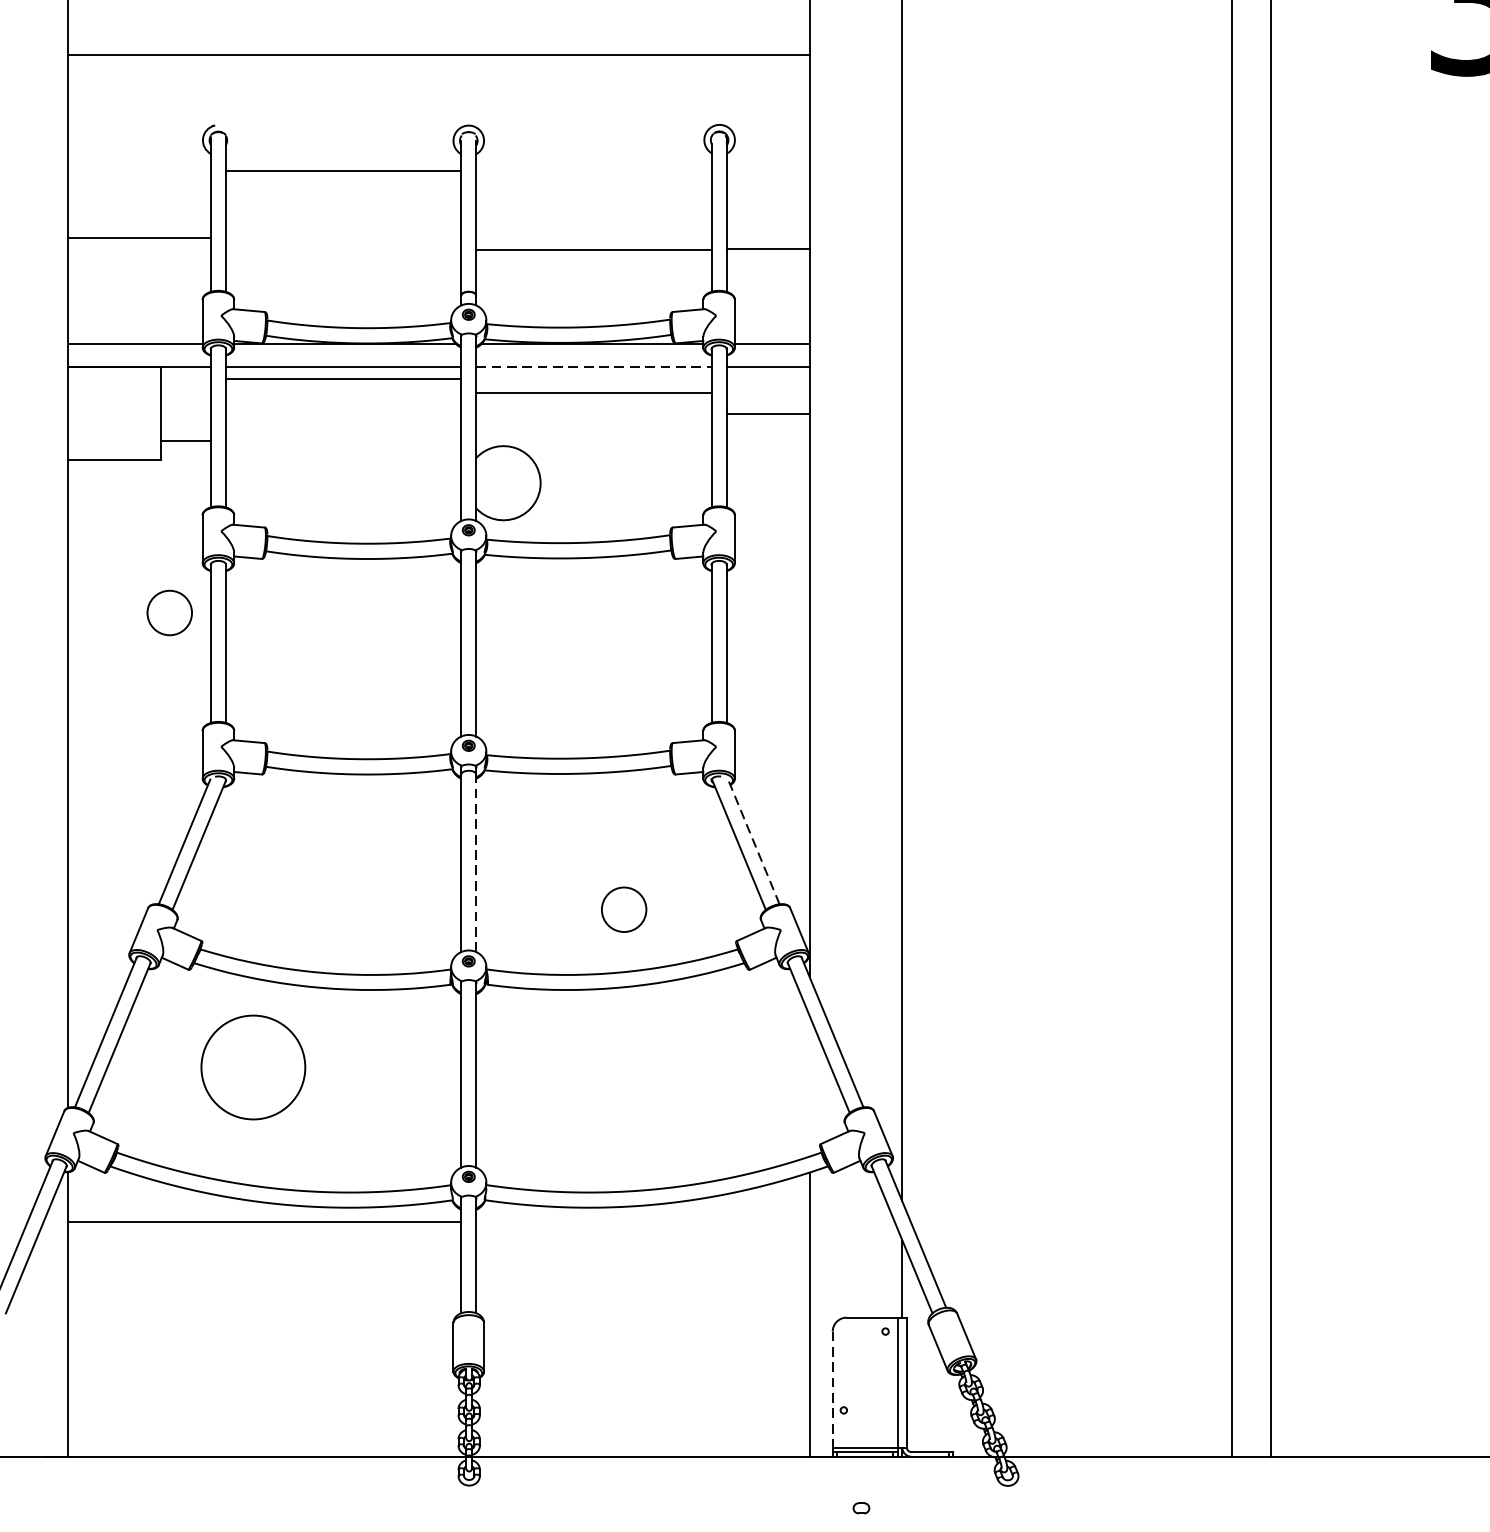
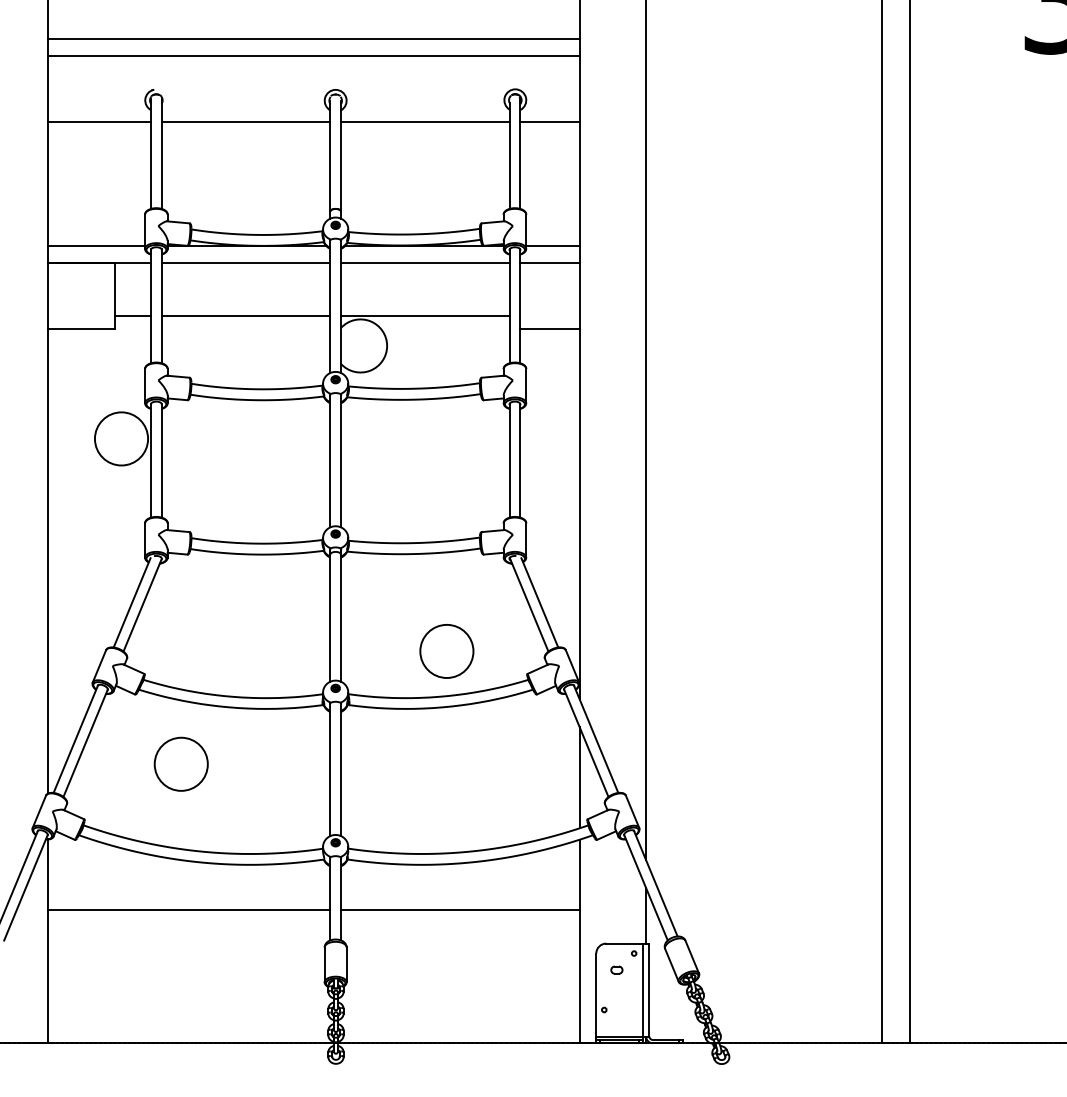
line: (437, 77) -> (313, 55), added
line: (139, 238) -> (99, 122), moved
line: (767, 249) -> (549, 122), moved
line: (592, 250) -> (424, 122), moved
line: (594, 366) -> (425, 262), dashed -> solid
line: (342, 379) -> (245, 316), moved
line: (592, 393) -> (424, 316), moved
line: (767, 414) -> (549, 329), moved
circle: (169, 612) -> (121, 438), size x1.67
line: (753, 841) -> (539, 602), dashed -> solid
line: (475, 858) -> (340, 614), dashed -> solid
circle: (623, 909) -> (446, 651), size x1.67
circle: (252, 1066) -> (180, 763), size x0.71
line: (809, 1085) -> (579, 777), added
line: (264, 1222) -> (189, 910), moved
line: (641, 1271) -> (459, 910), added
line: (832, 1390) -> (596, 995), dashed -> solid
part: (860, 1507) -> (616, 969), moved

